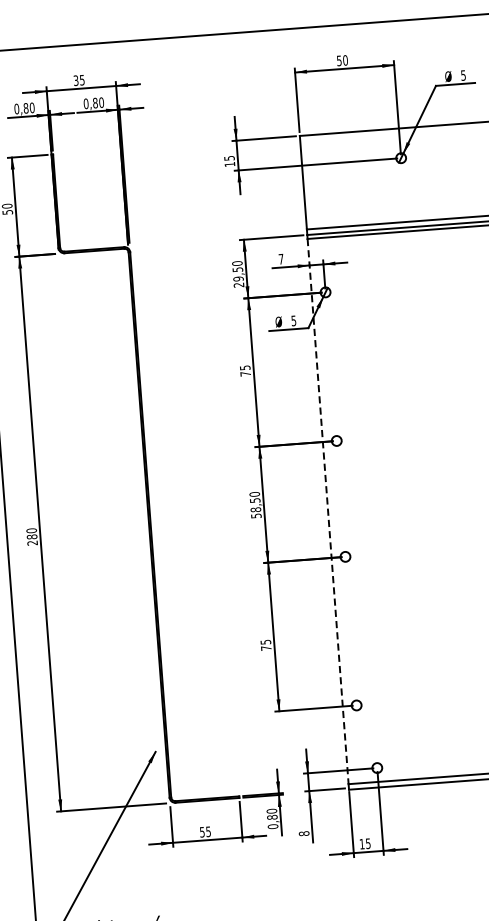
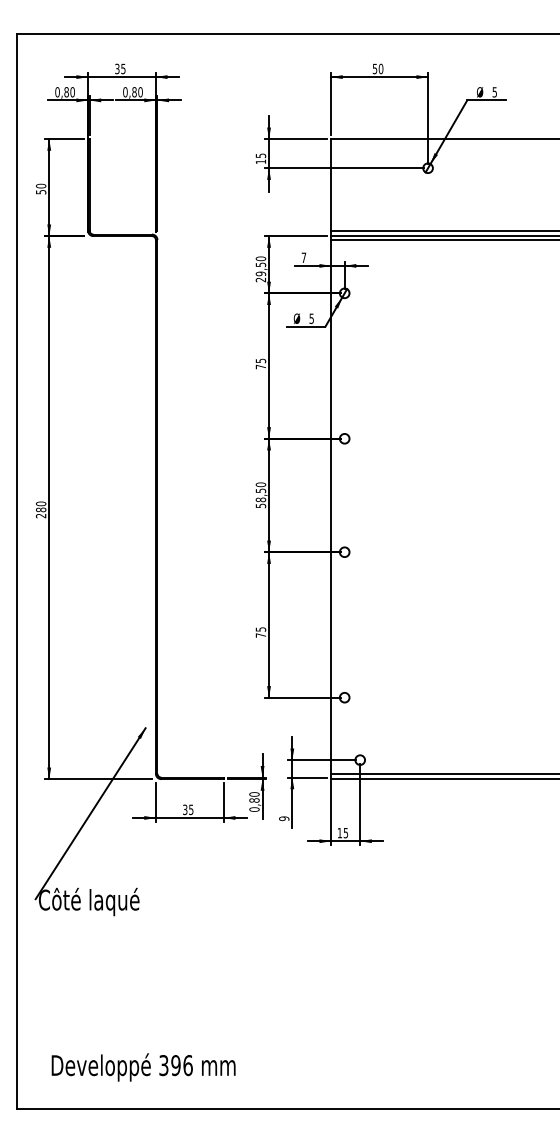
line: (328, 511) -> (331, 506), dashed -> solid
text: (202, 830) -> (185, 808), 55 -> 35
text: (304, 833) -> (284, 818), 8 -> 9

